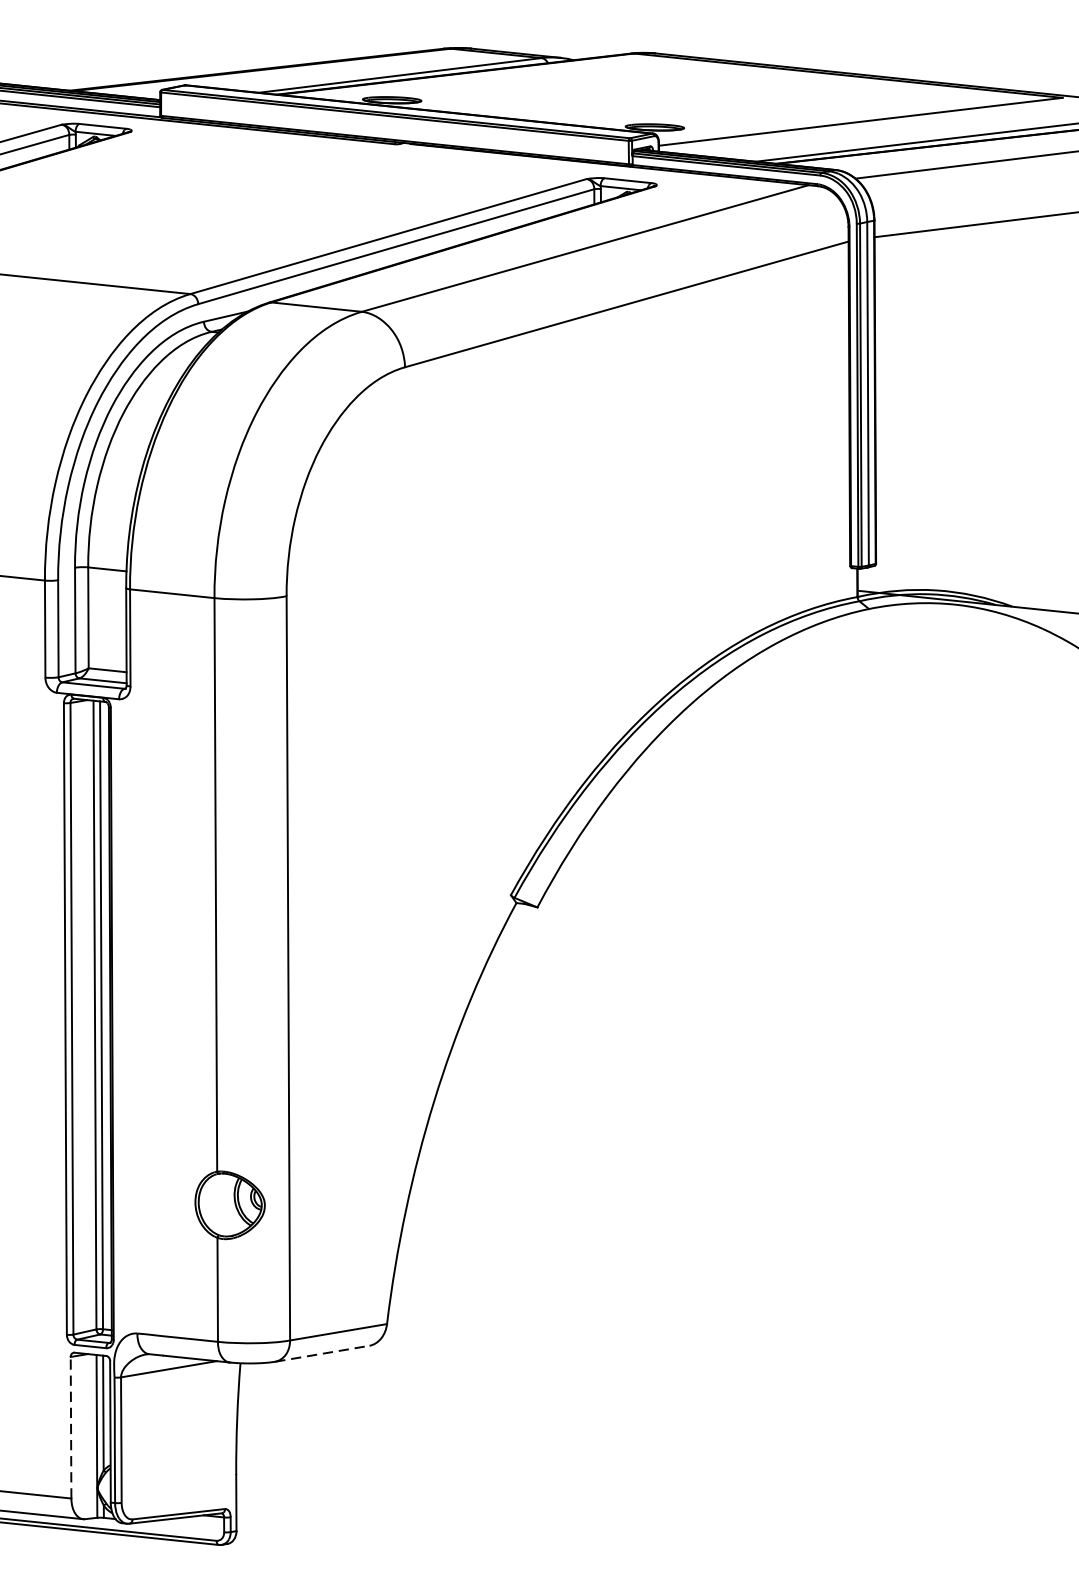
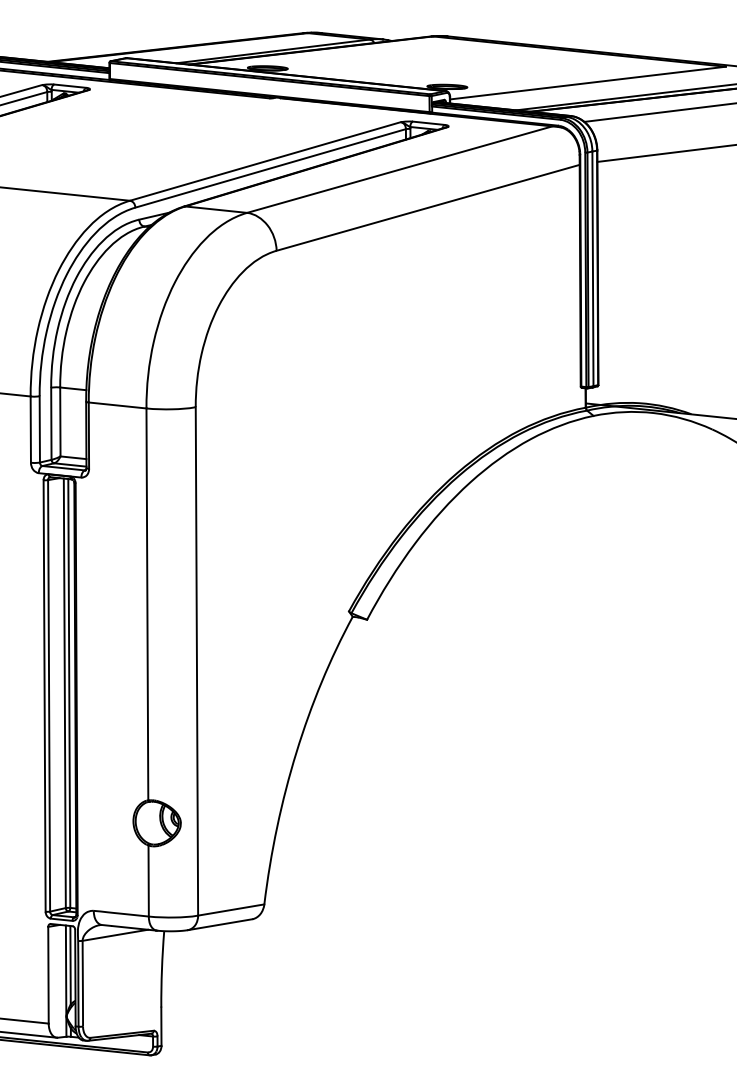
line: (322, 1353) -> (220, 924), dashed -> solid
line: (71, 1426) -> (48, 974), dashed -> solid

